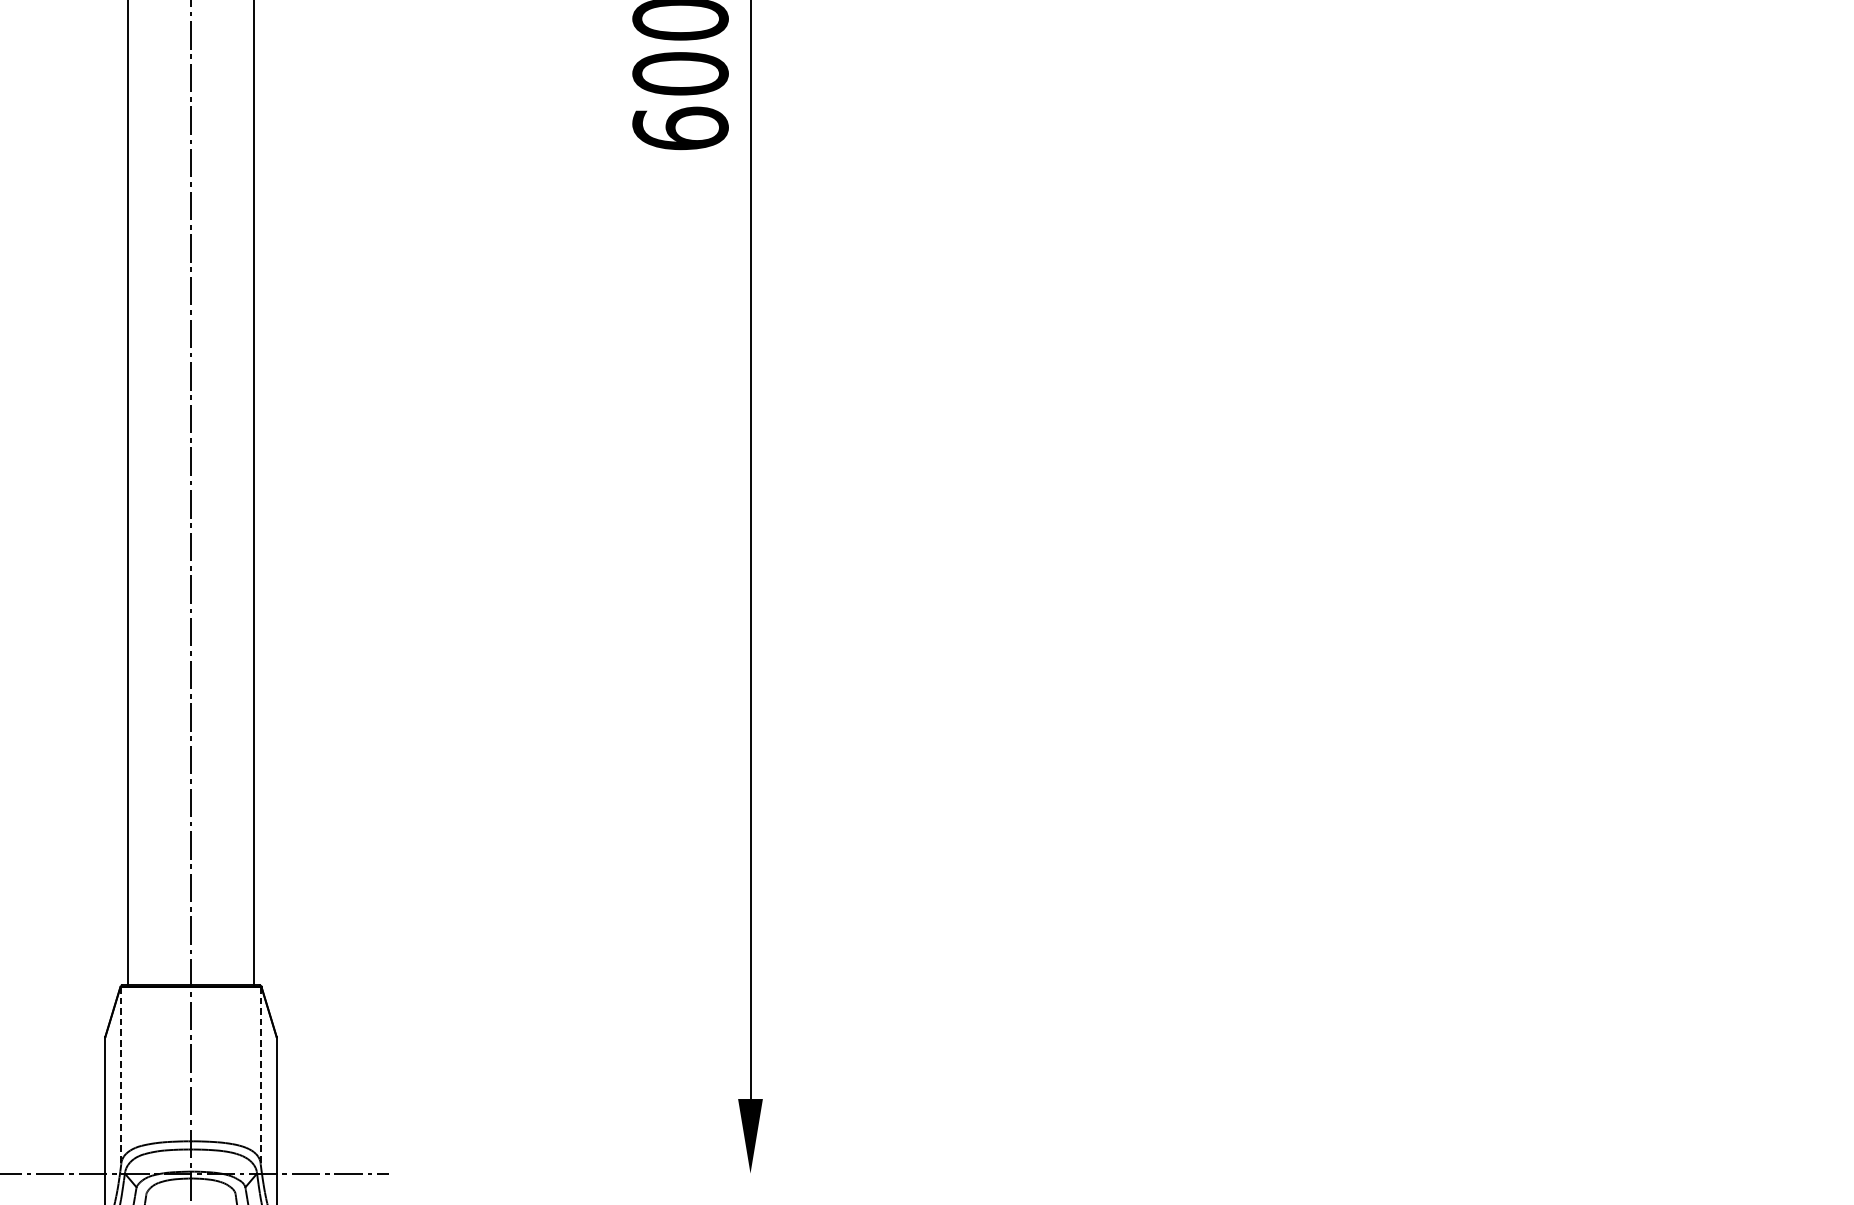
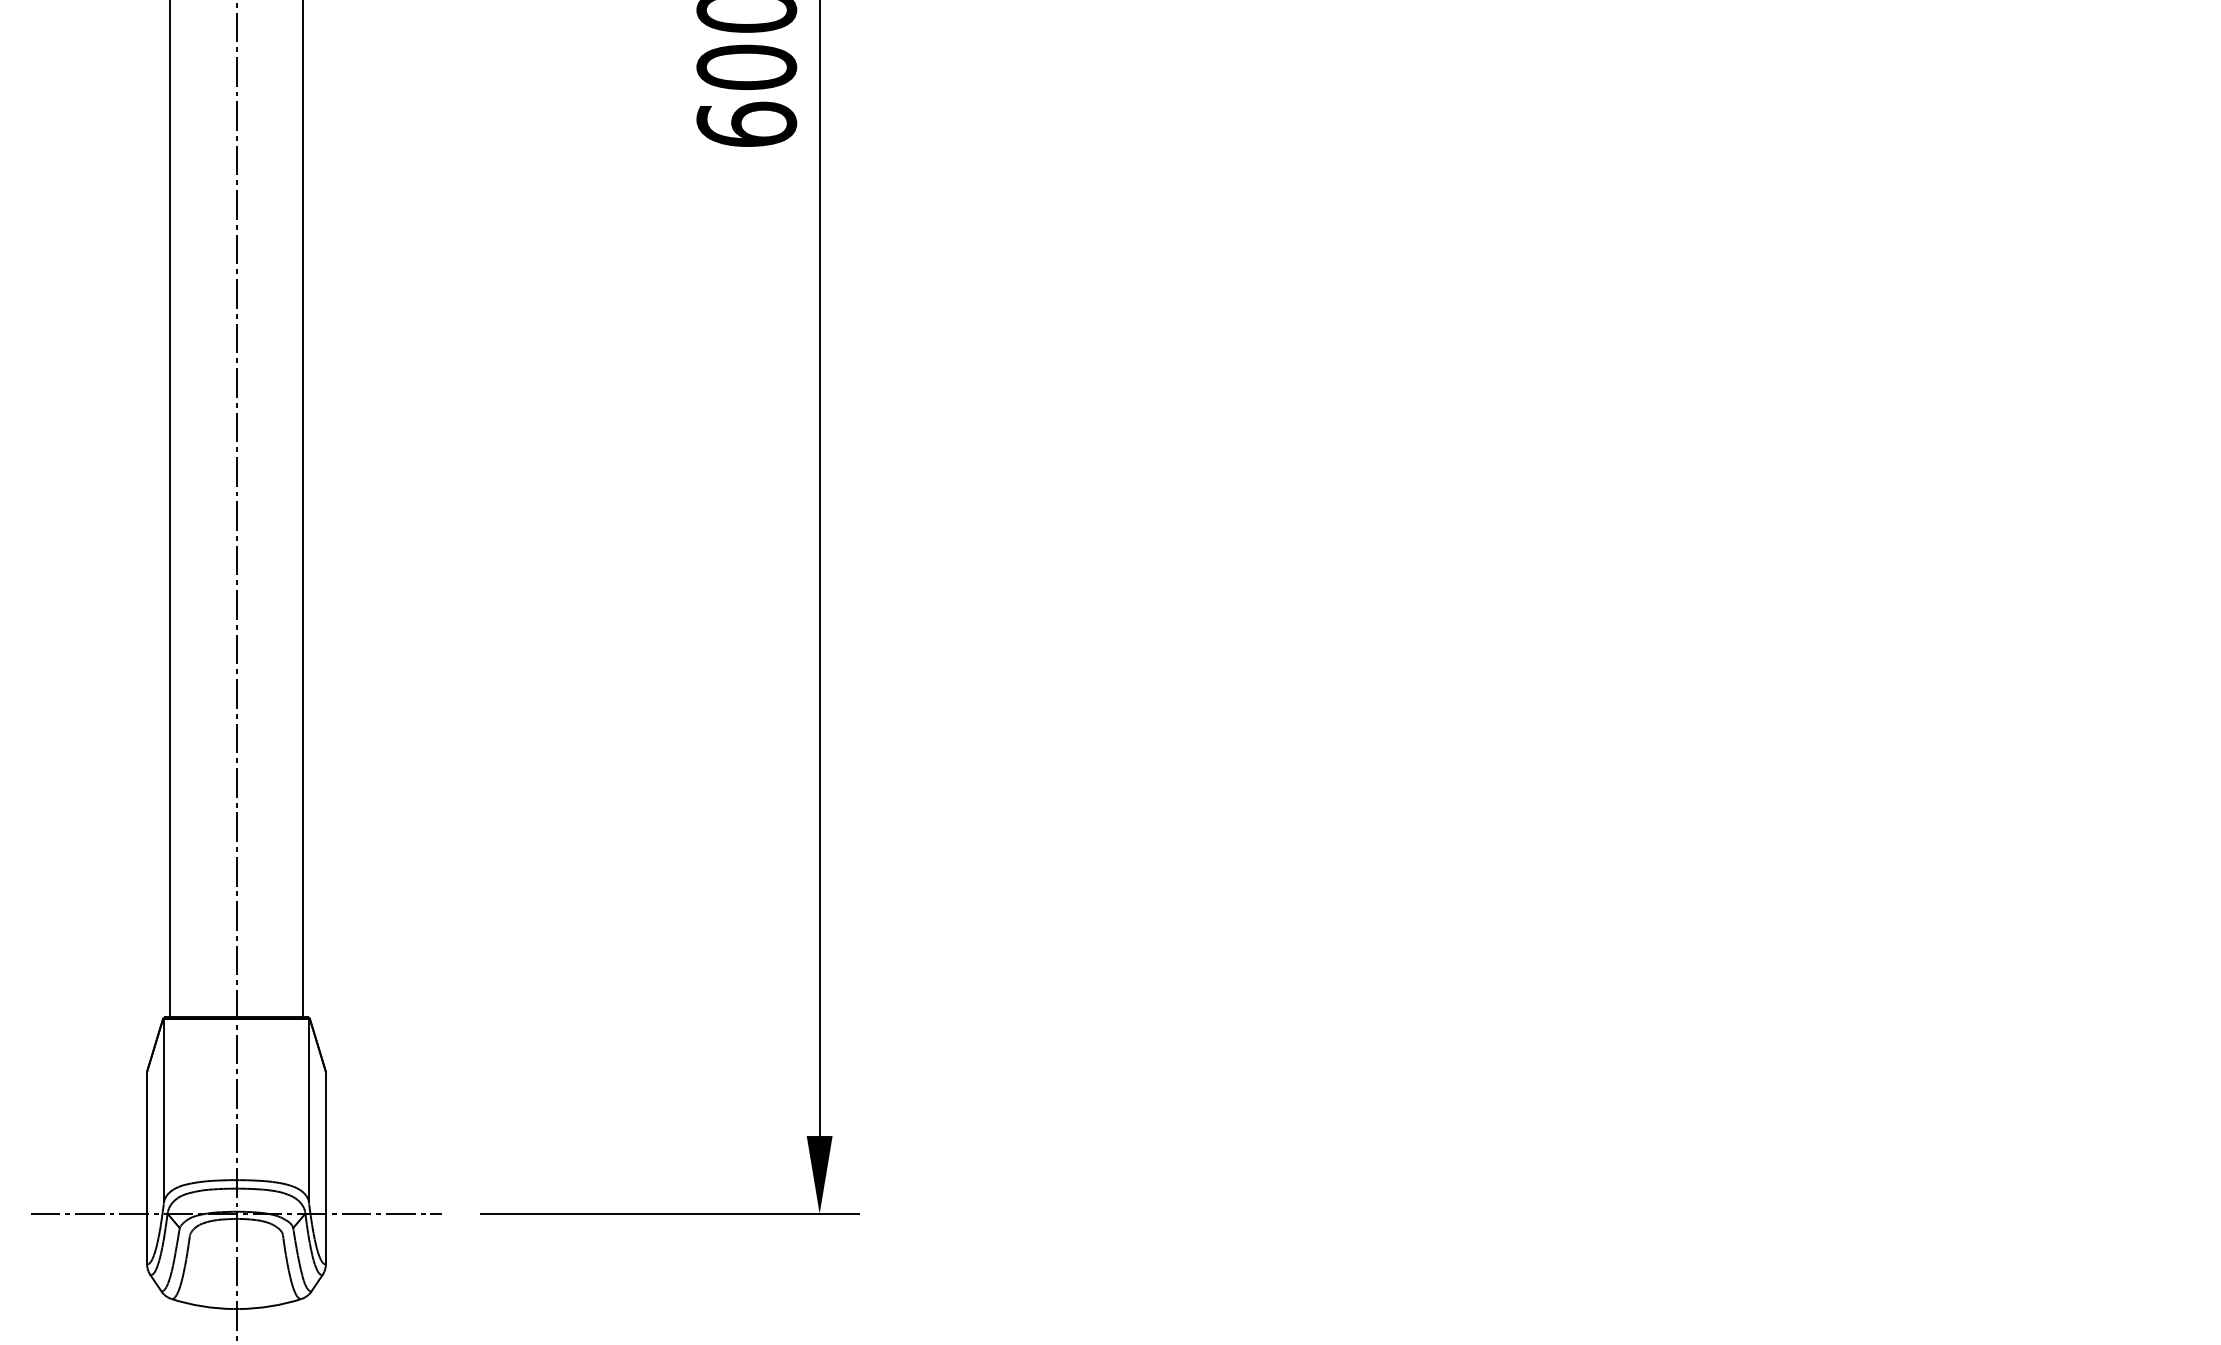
line: (121, 1074) -> (164, 1110), dashed -> solid
line: (260, 1075) -> (308, 1111), dashed -> solid
line: (606, 1173) -> (669, 1213), added

